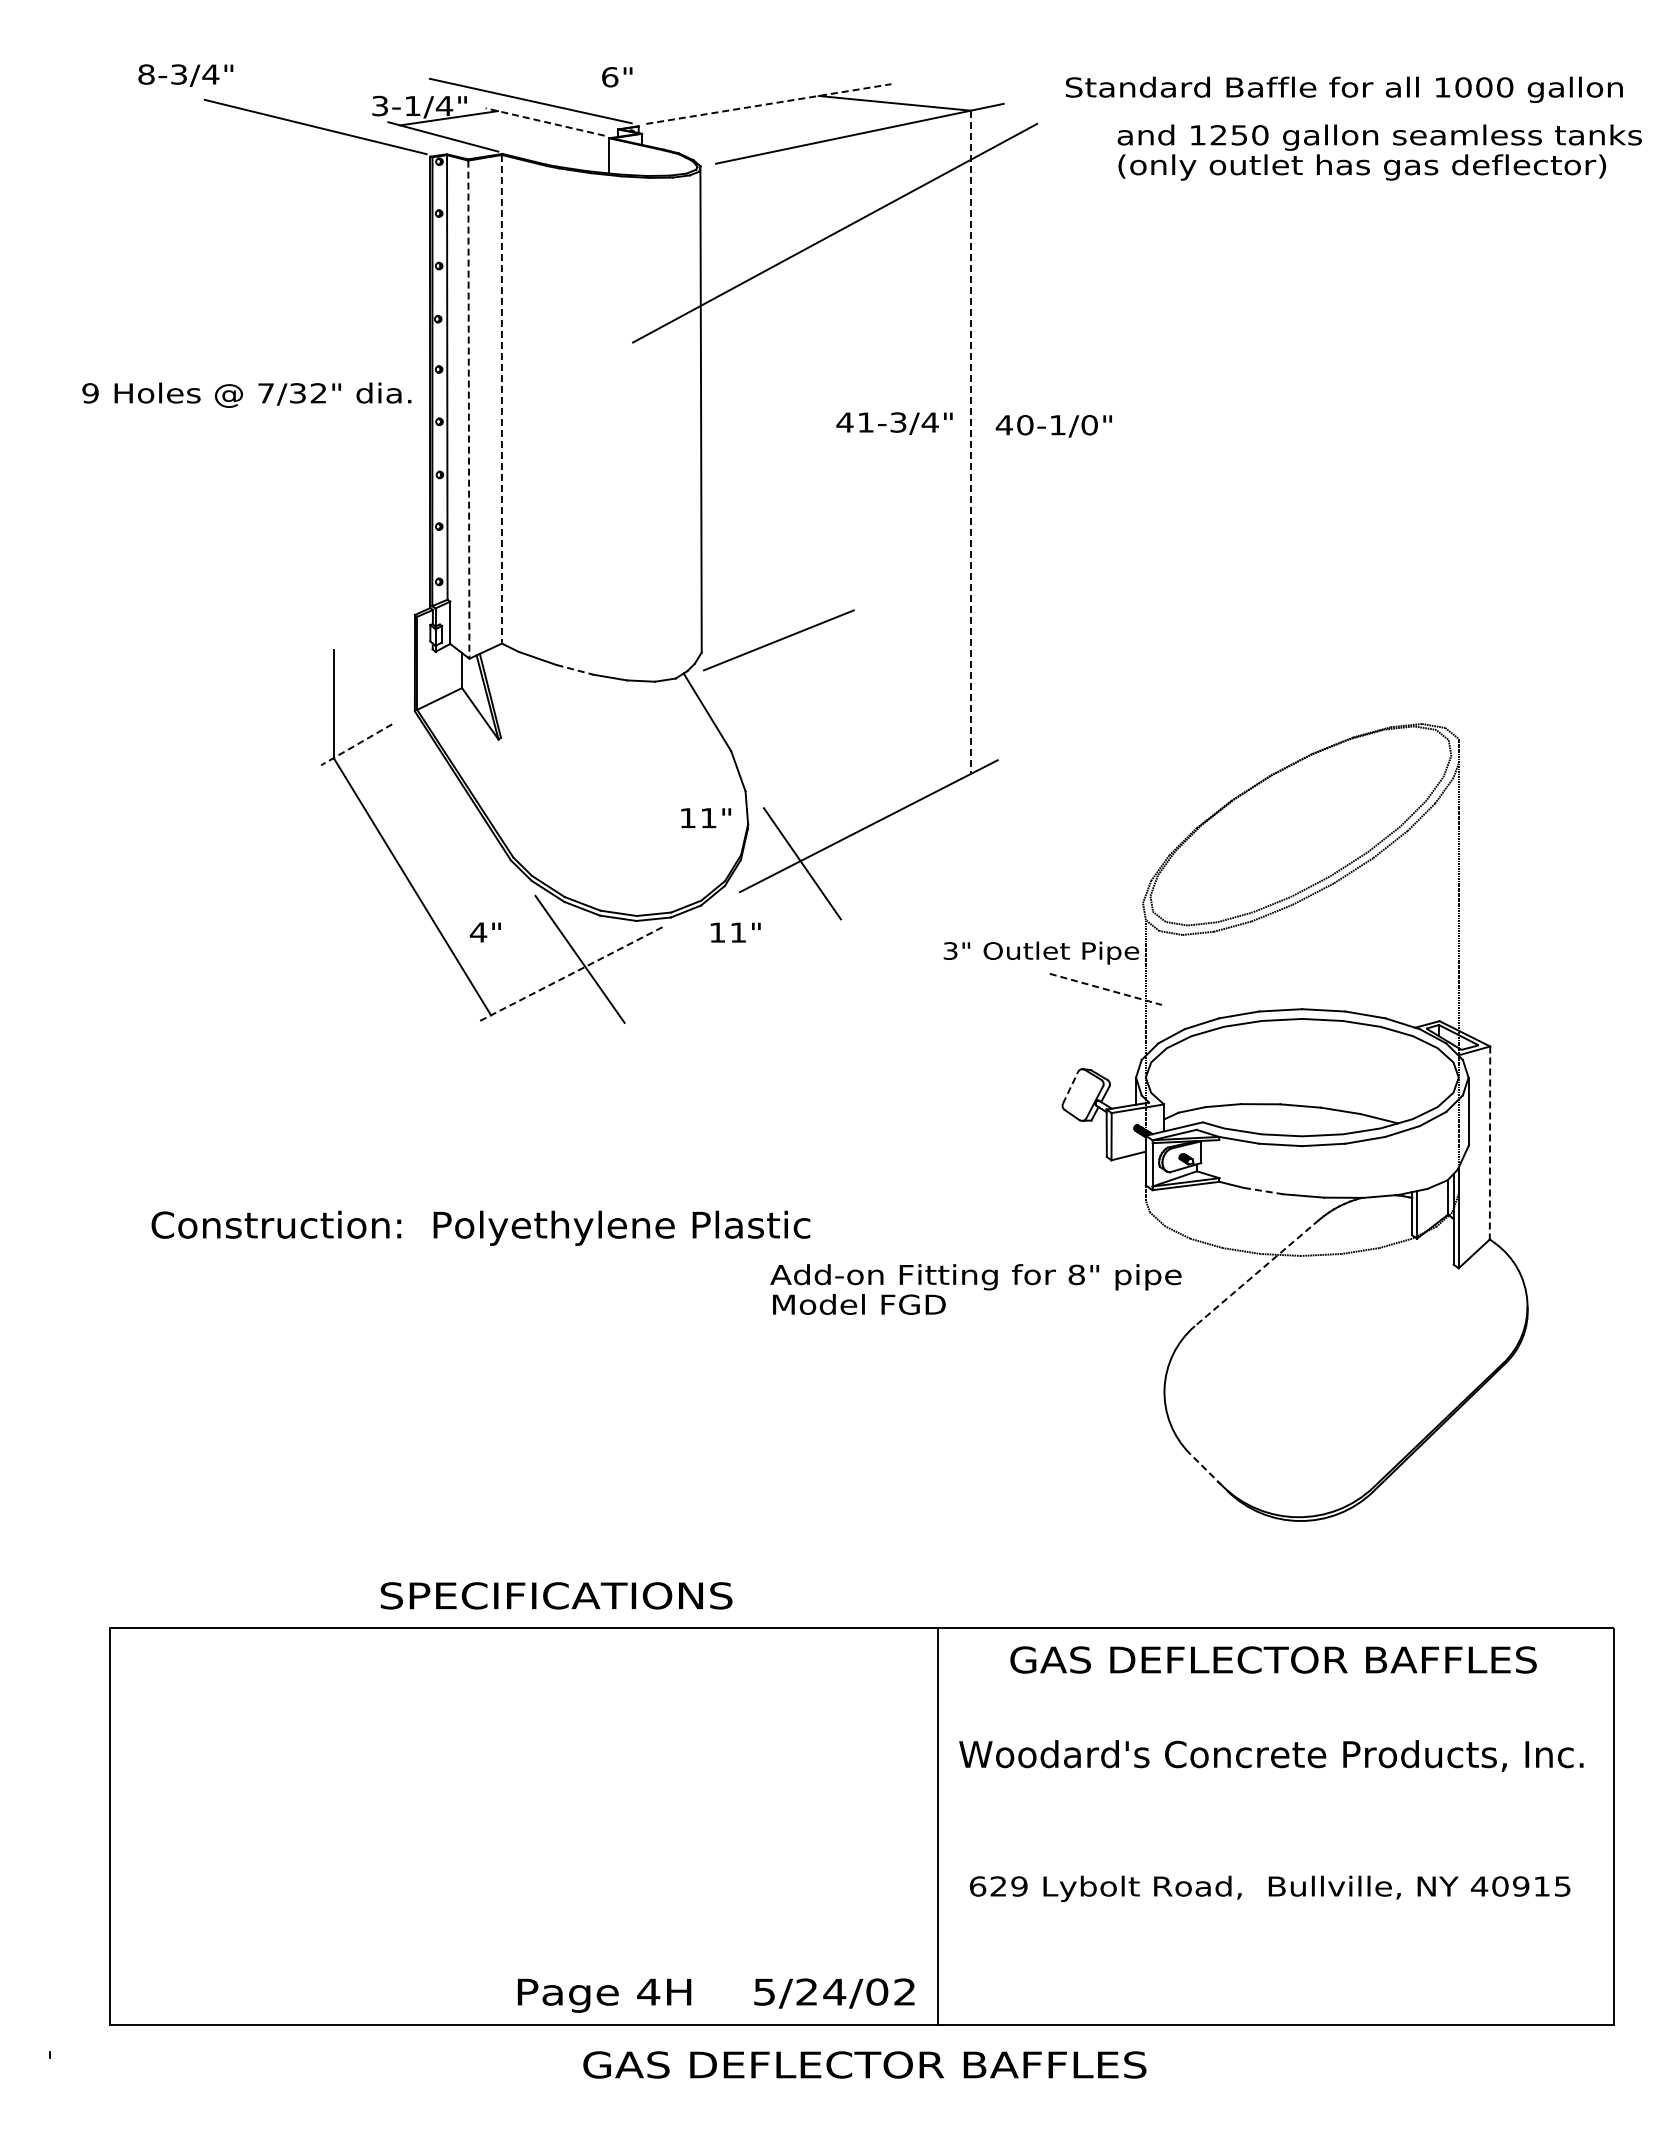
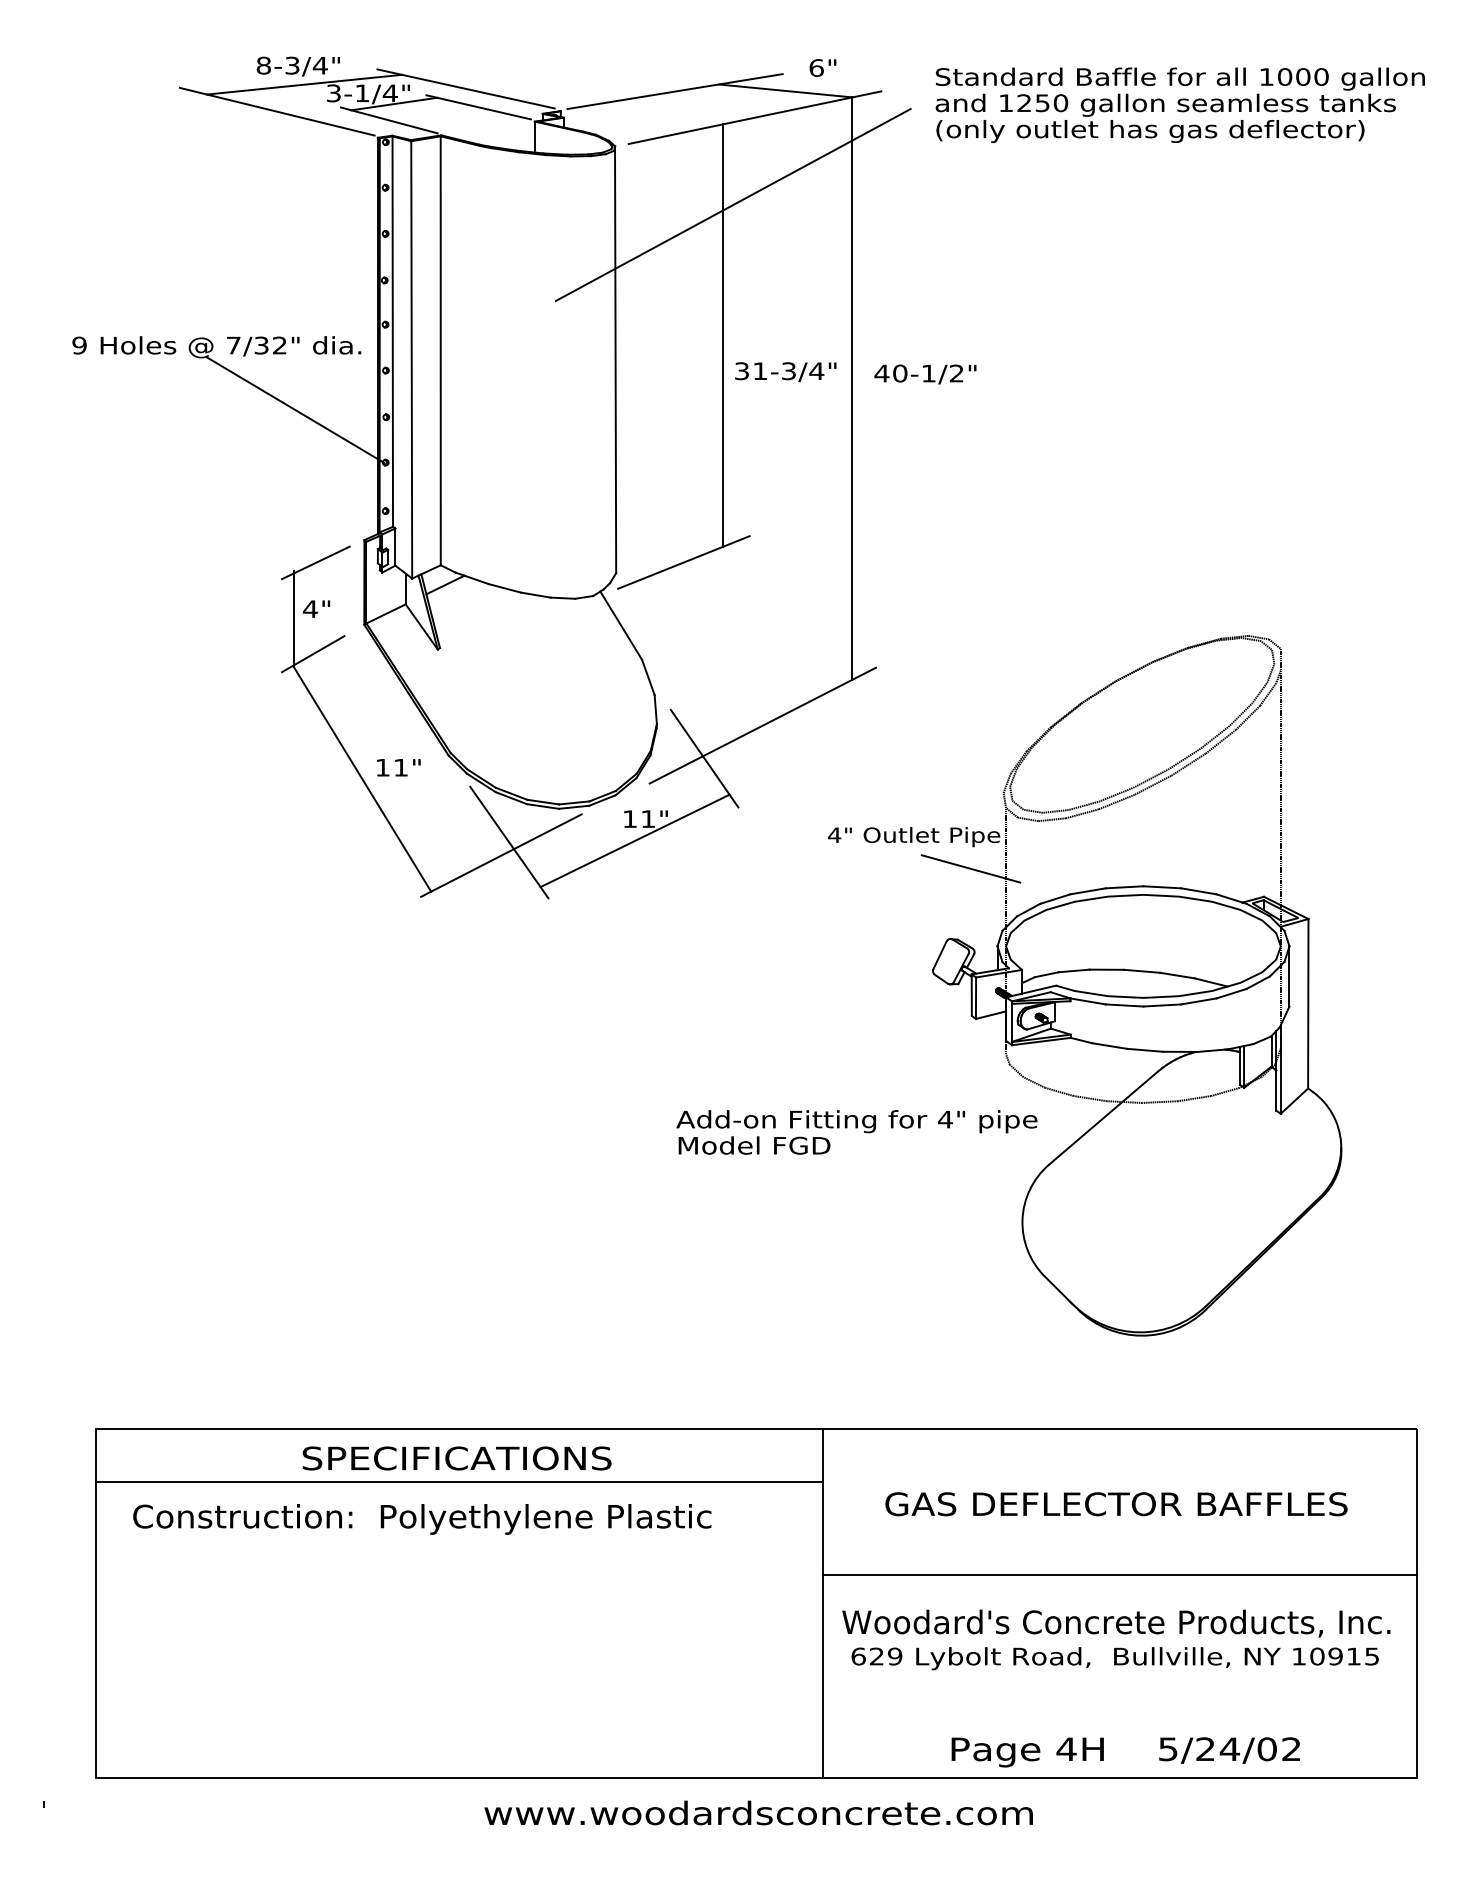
text: (185, 75) -> (298, 66), moved
text: (617, 77) -> (823, 68), moved
line: (346, 95) -> (304, 84), added
line: (769, 103) -> (675, 91), dashed -> solid
line: (544, 121) -> (478, 106), dashed -> solid
text: (1379, 152) -> (1165, 118), moved
line: (823, 381) -> (723, 335), added
line: (501, 399) -> (440, 350), dashed -> solid
line: (468, 410) -> (411, 360), dashed -> solid
text: (844, 422) -> (741, 371), 41-3/4" -> 31-3/4"
text: (1089, 425) -> (956, 373), 40-1/0" -> 40-1/2"
line: (970, 442) -> (852, 388), dashed -> solid
line: (336, 466) -> (295, 409), added
line: (359, 640) -> (315, 562), added
line: (507, 665) -> (445, 584), added
line: (575, 669) -> (505, 588), dashed -> solid
line: (356, 745) -> (313, 654), dashed -> solid
text: (706, 818) -> (399, 768), moved
text: (485, 932) -> (316, 609), moved
text: (950, 950) -> (834, 834), 3" -> 4"
line: (722, 957) -> (634, 840), added
line: (571, 974) -> (501, 855), dashed -> solid
line: (1106, 989) -> (971, 869), dashed -> solid
line: (1070, 1087) -> (939, 955), dashed -> solid
line: (1490, 1143) -> (1308, 1004), dashed -> solid
line: (1263, 1191) -> (1109, 1046), dashed -> solid
text: (480, 1227) -> (421, 1518), moved
line: (1257, 1273) -> (1104, 1118), dashed -> solid
text: (1076, 1274) -> (945, 1119), 8" -> 4"
line: (1206, 1469) -> (1059, 1290), dashed -> solid
text: (556, 1595) -> (457, 1458), moved
text: (1273, 1659) -> (1116, 1503), moved
line: (523, 1687) -> (459, 1481), added
text: (1271, 1755) -> (1116, 1623), moved
line: (1275, 1793) -> (1119, 1574), added
text: (1479, 1886) -> (1299, 1656), 40915 -> 10915
text: (716, 1995) -> (1126, 1752), moved
text: (863, 2064) -> (758, 1812), GAS DEFLECTOR BAFFLES -> www.woodardsconcrete.com

